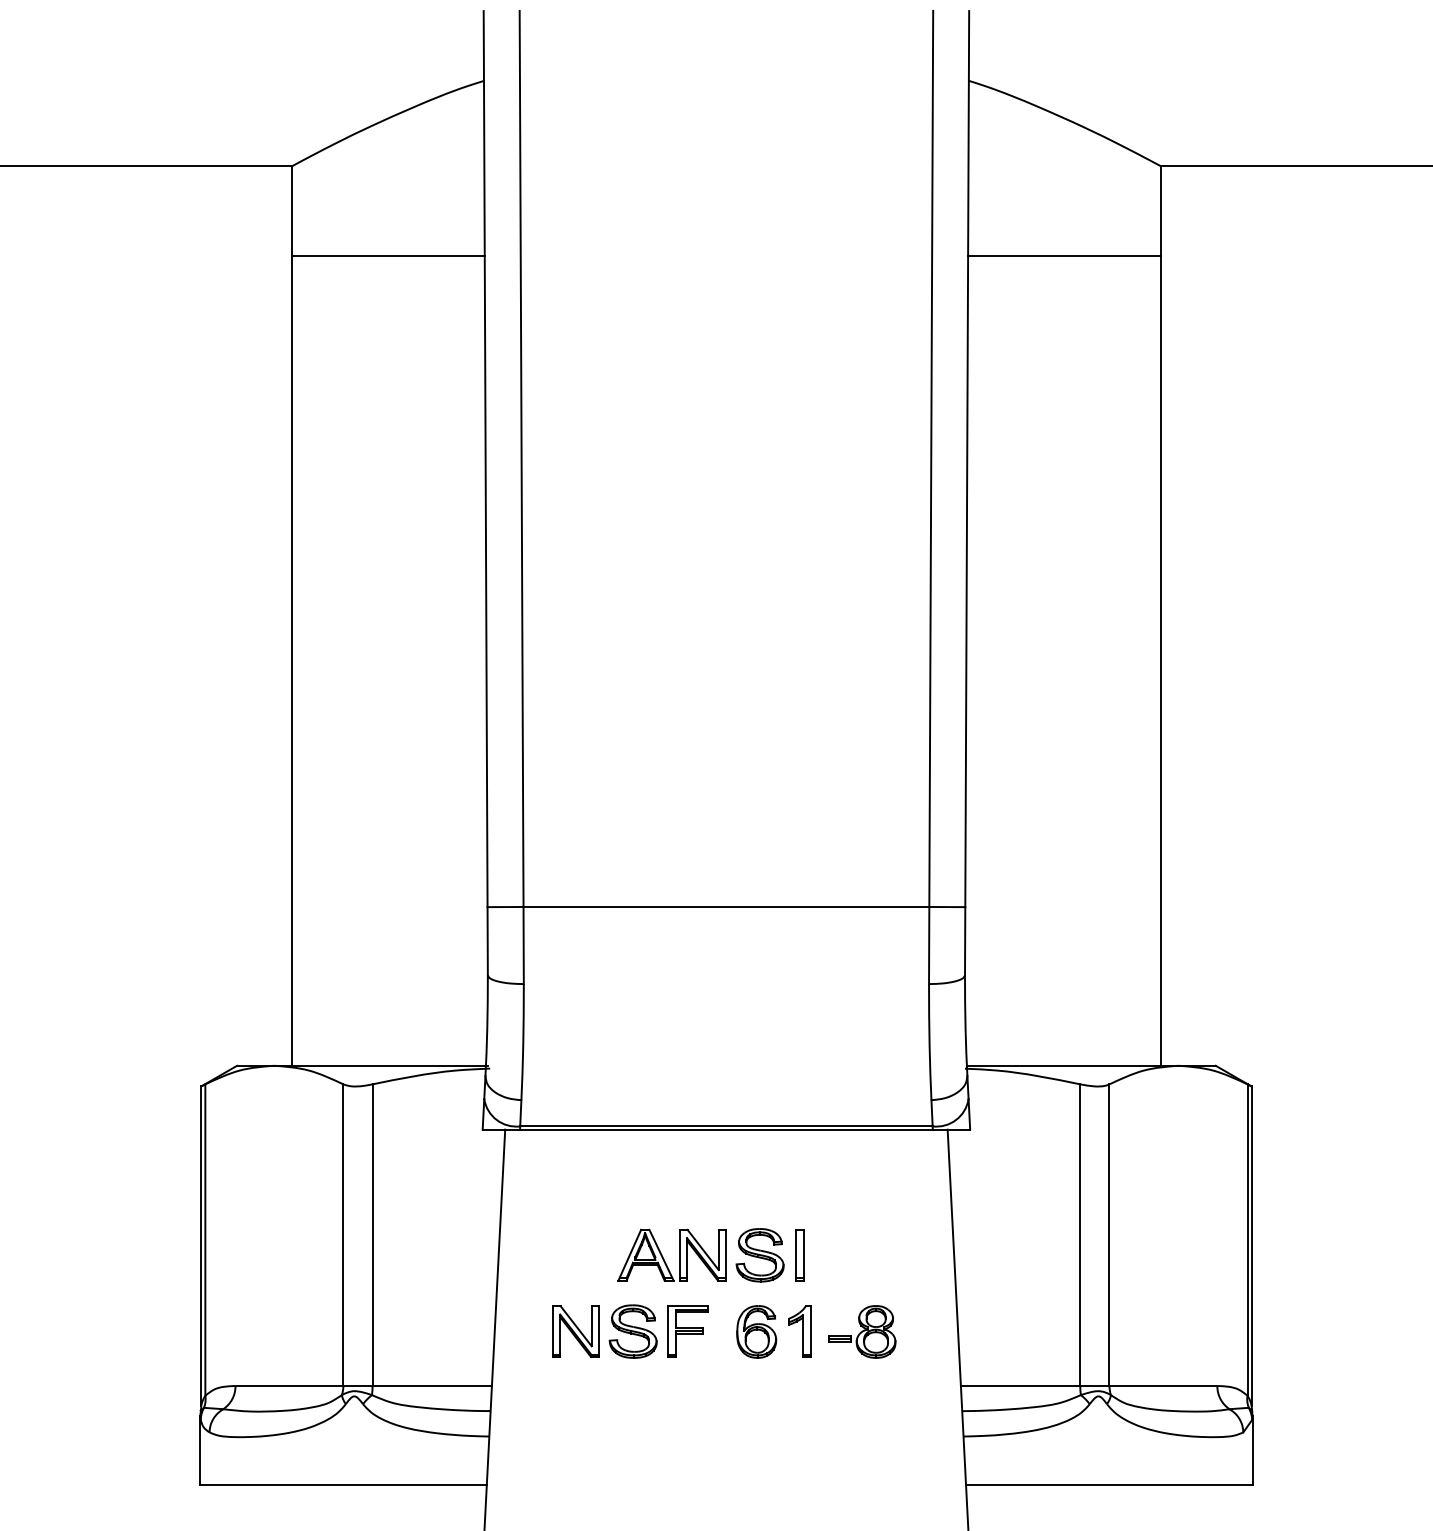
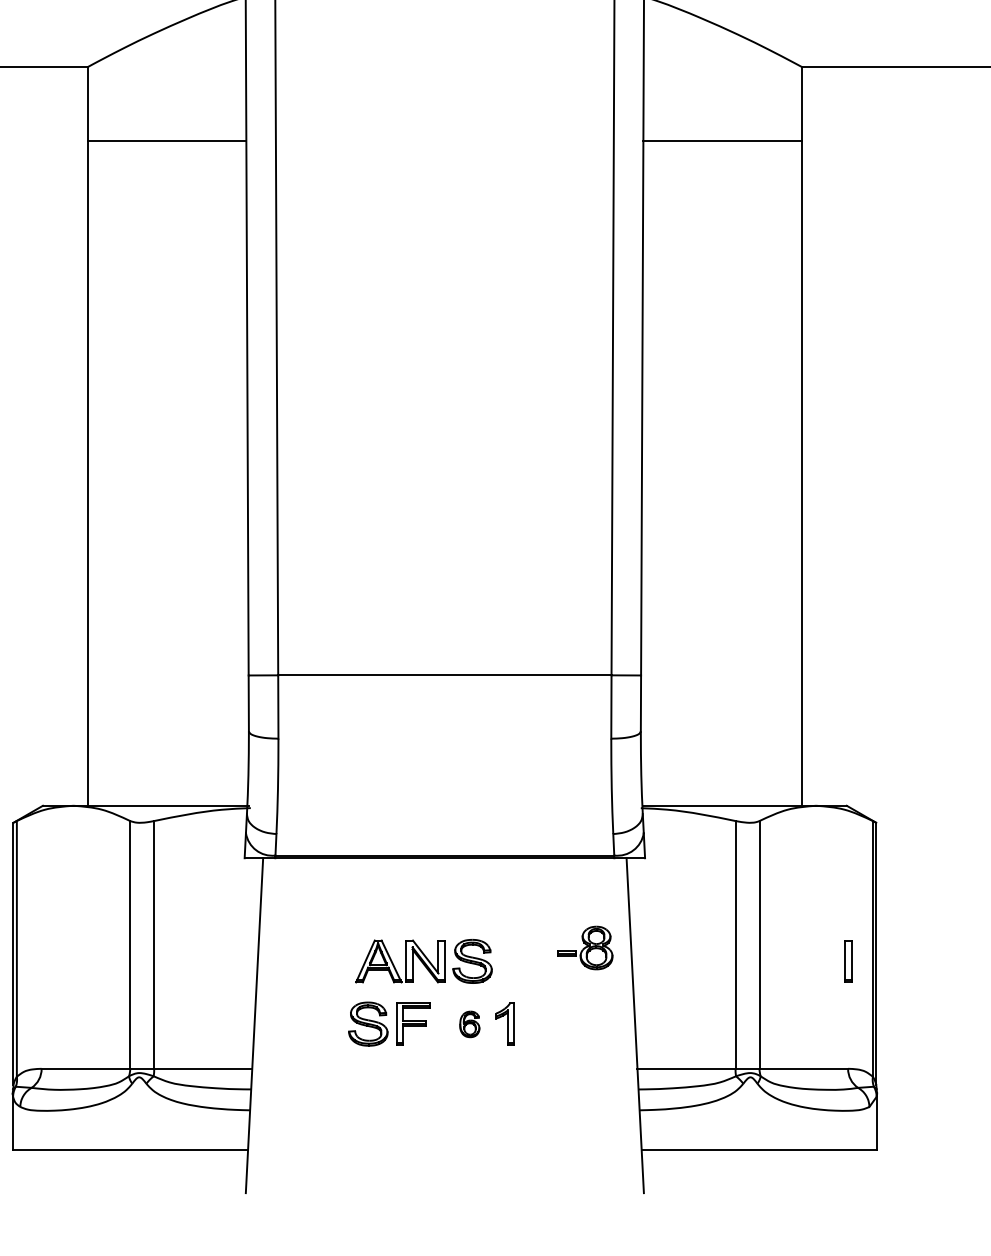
part: (799, 1255) -> (848, 961), moved
part: (575, 1331) -> (320, 1024), removed
part: (756, 1331) -> (469, 1024), size x0.6
part: (862, 1331) -> (585, 947), moved

